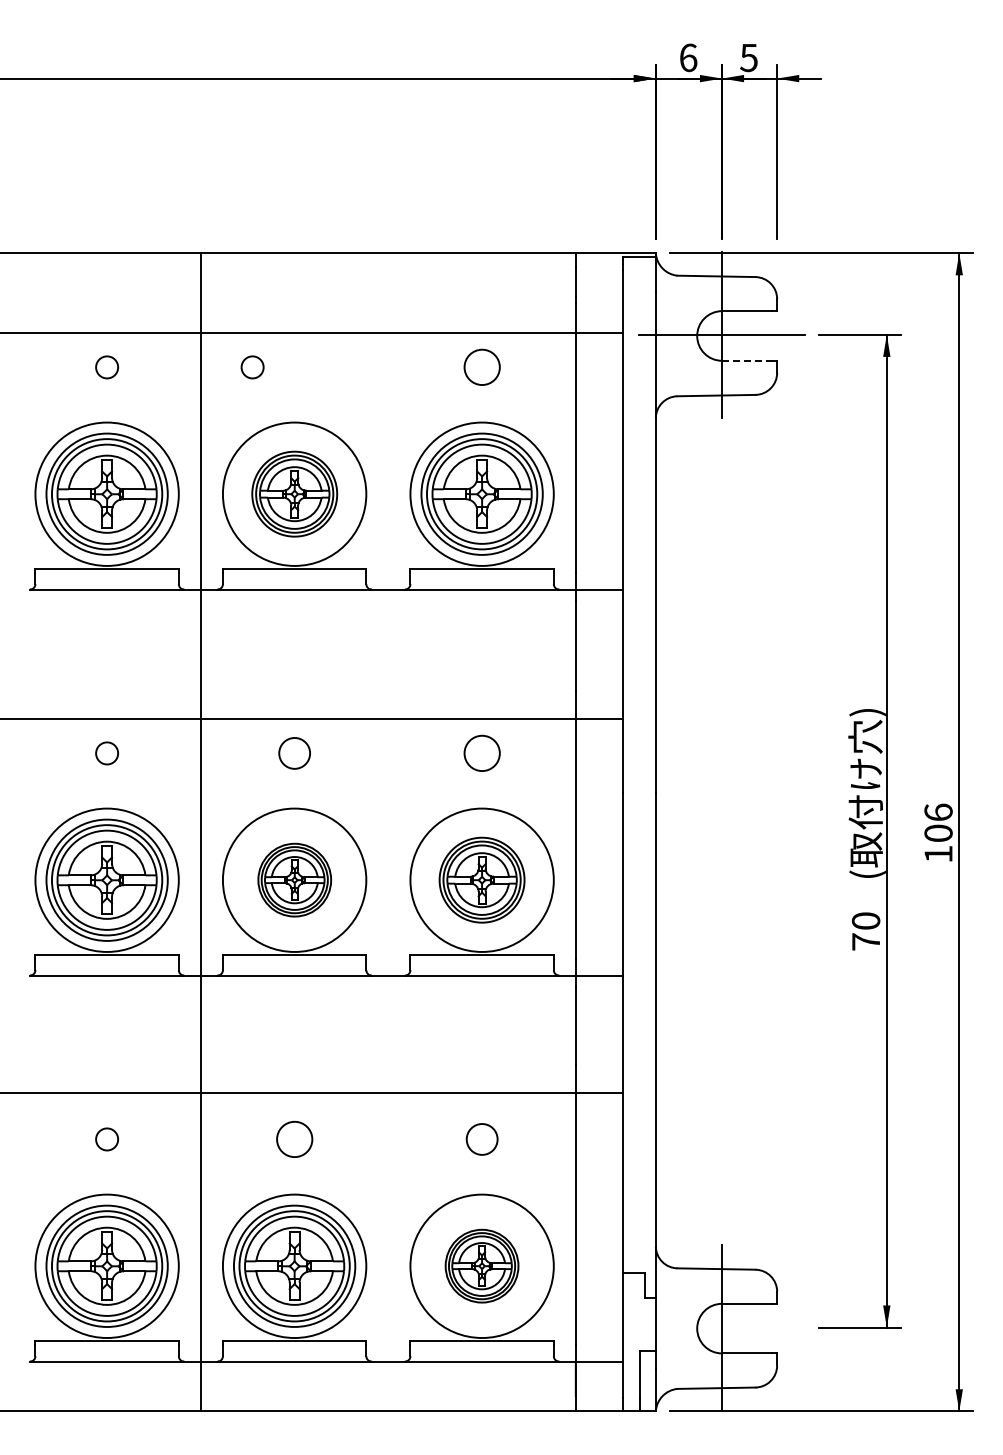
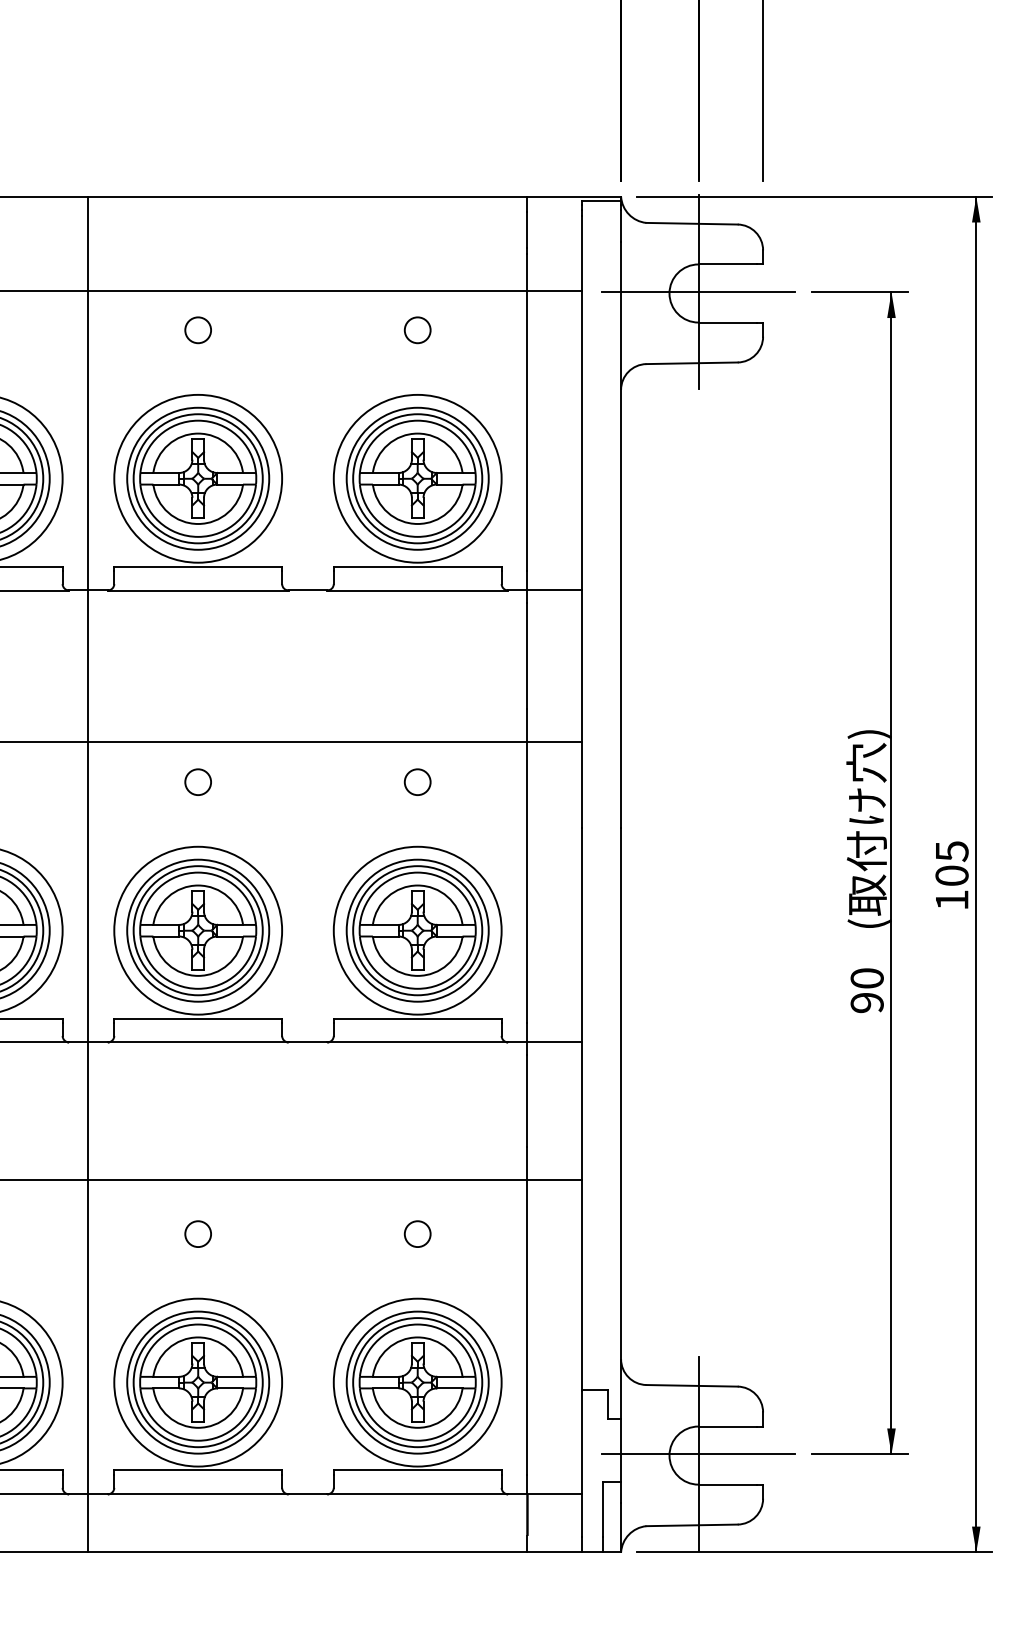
line: (746, 360) -> (727, 322), dashed -> solid
circle: (252, 367) -> (198, 330), moved
circle: (481, 367) -> (416, 330), size x0.62
part: (294, 493) -> (198, 477), size x1.43
circle: (294, 753) -> (198, 782), size x0.71
circle: (481, 753) -> (416, 782), size x0.62
text: (938, 812) -> (951, 851), 106 -> 105
part: (294, 879) -> (198, 929), size x1.67
part: (481, 879) -> (416, 929), size x1.43
text: (865, 941) -> (866, 1002), 70 -> 90
circle: (294, 1139) -> (198, 1234), size x0.62
circle: (481, 1139) -> (416, 1234), size x0.71
part: (481, 1265) -> (416, 1381), size x1.67
line: (721, 1327) -> (697, 1454), added

